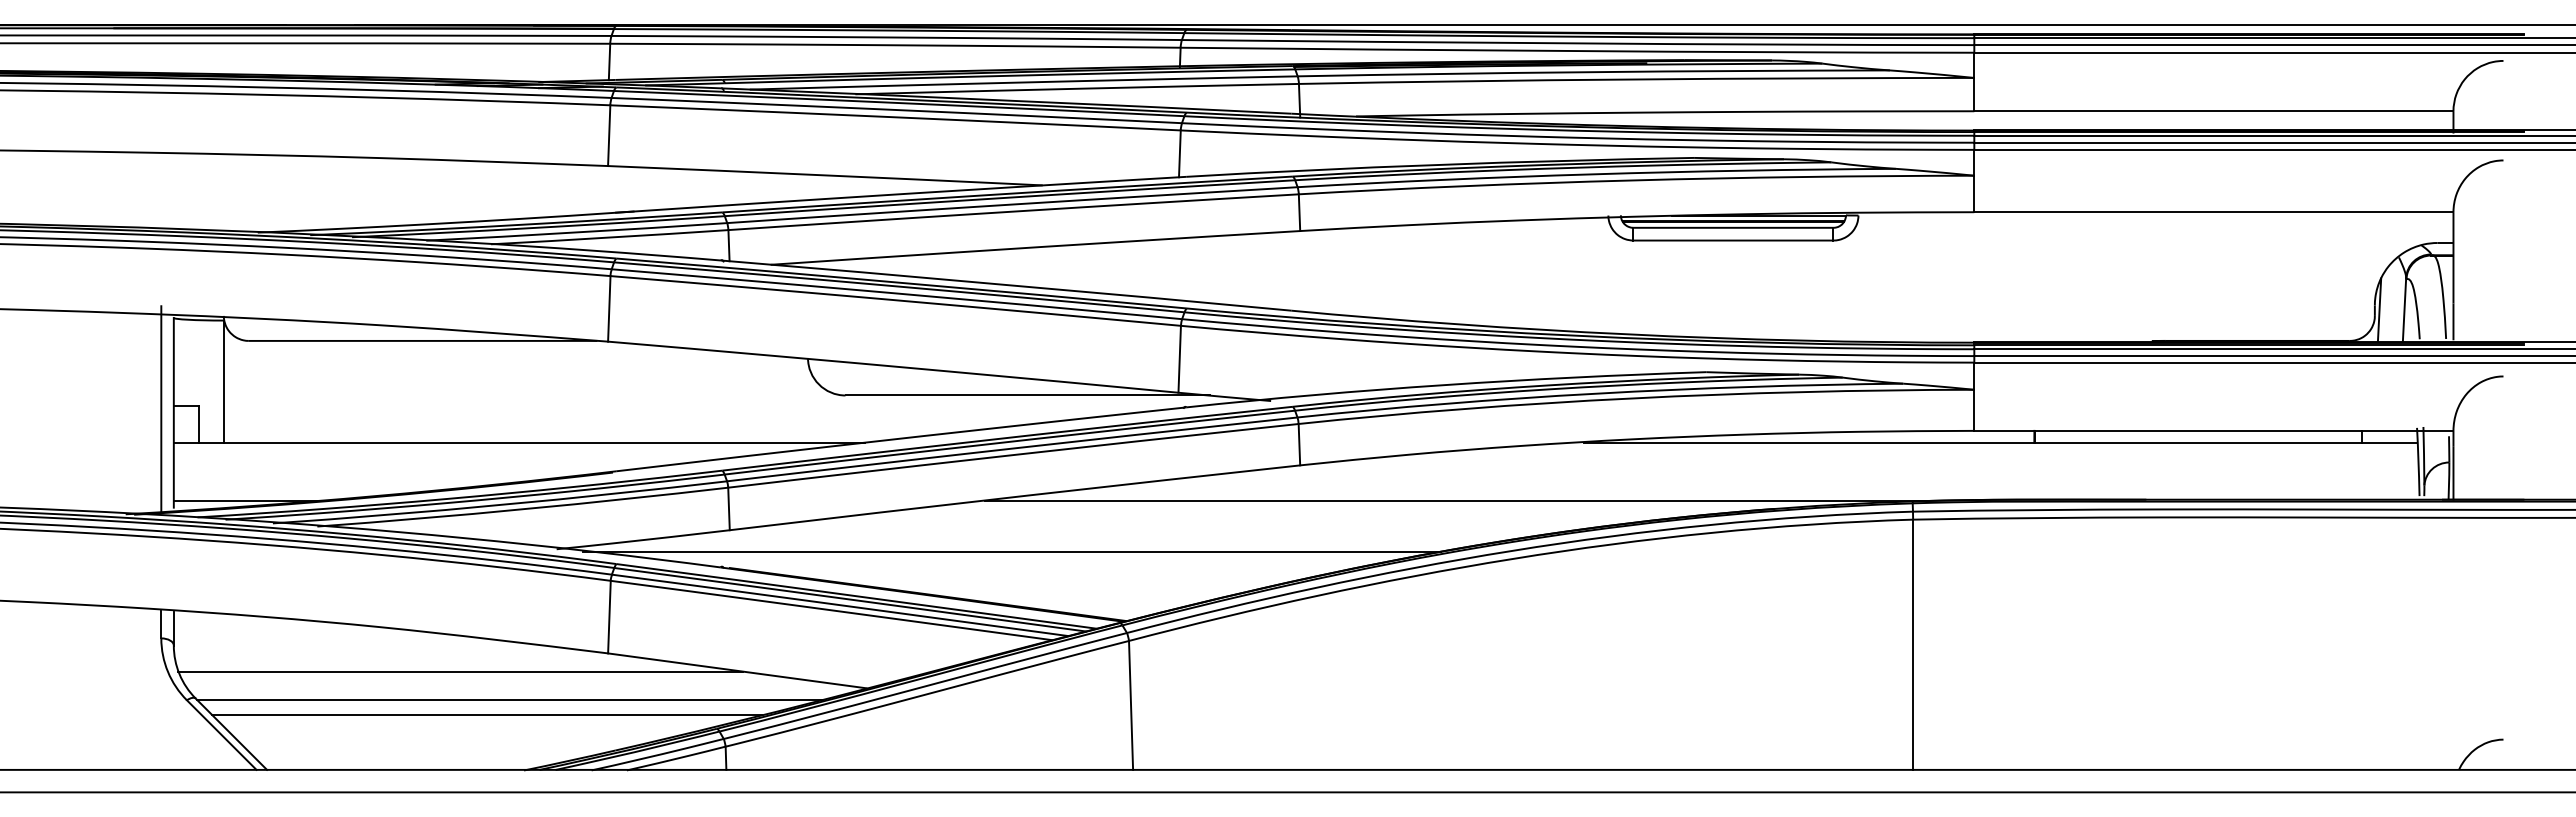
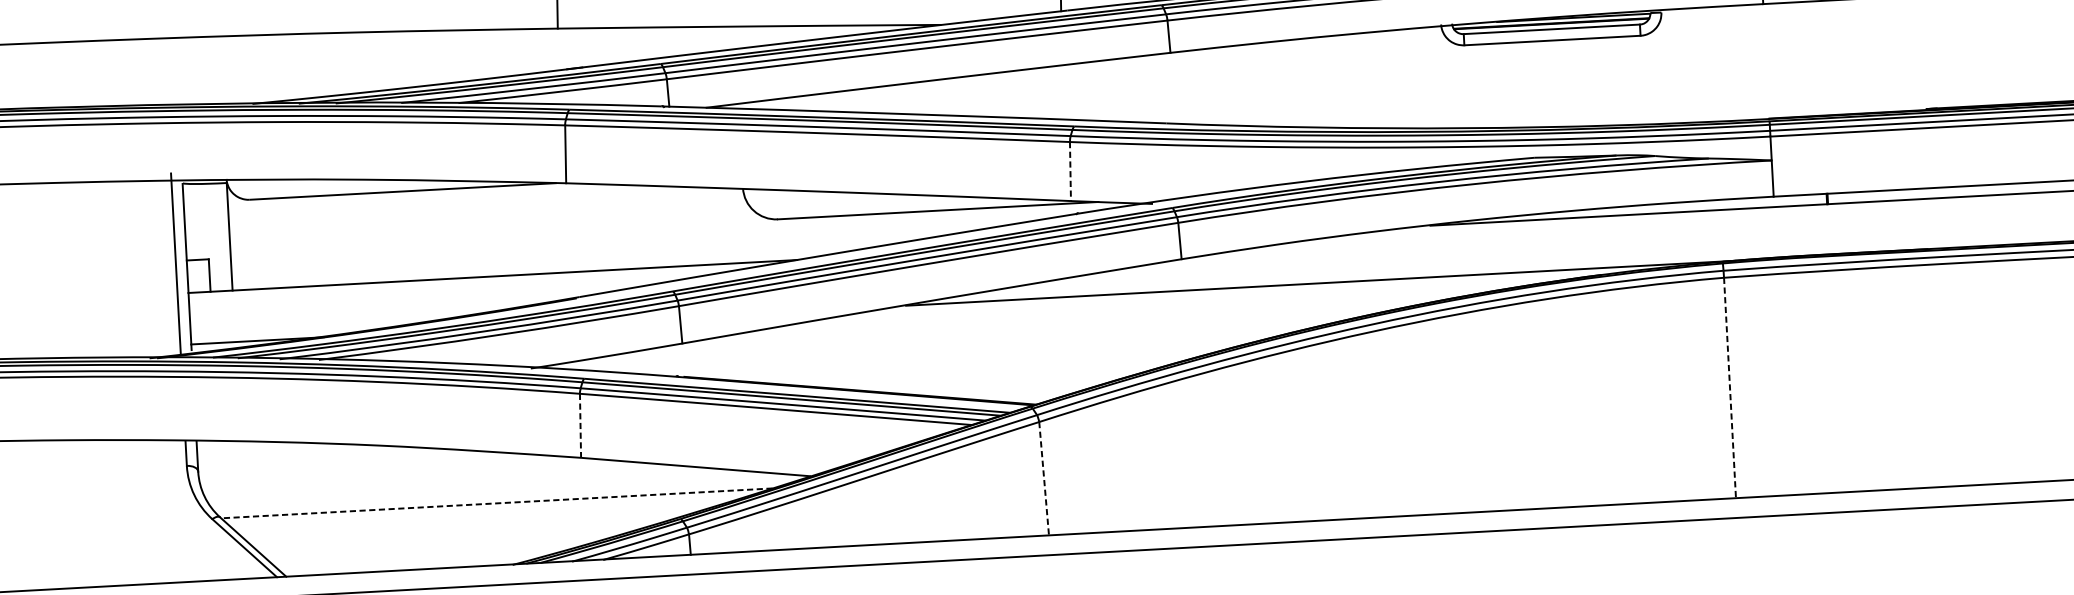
line: (1179, 359) -> (1070, 171), solid -> dashed
line: (1012, 551) -> (932, 348), removed
line: (609, 617) -> (580, 426), solid -> dashed
line: (1913, 645) -> (1730, 388), solid -> dashed
line: (460, 671) -> (451, 480), removed
line: (509, 699) -> (496, 503), solid -> dashed
line: (1131, 705) -> (1044, 478), solid -> dashed
line: (486, 714) -> (476, 517), removed

